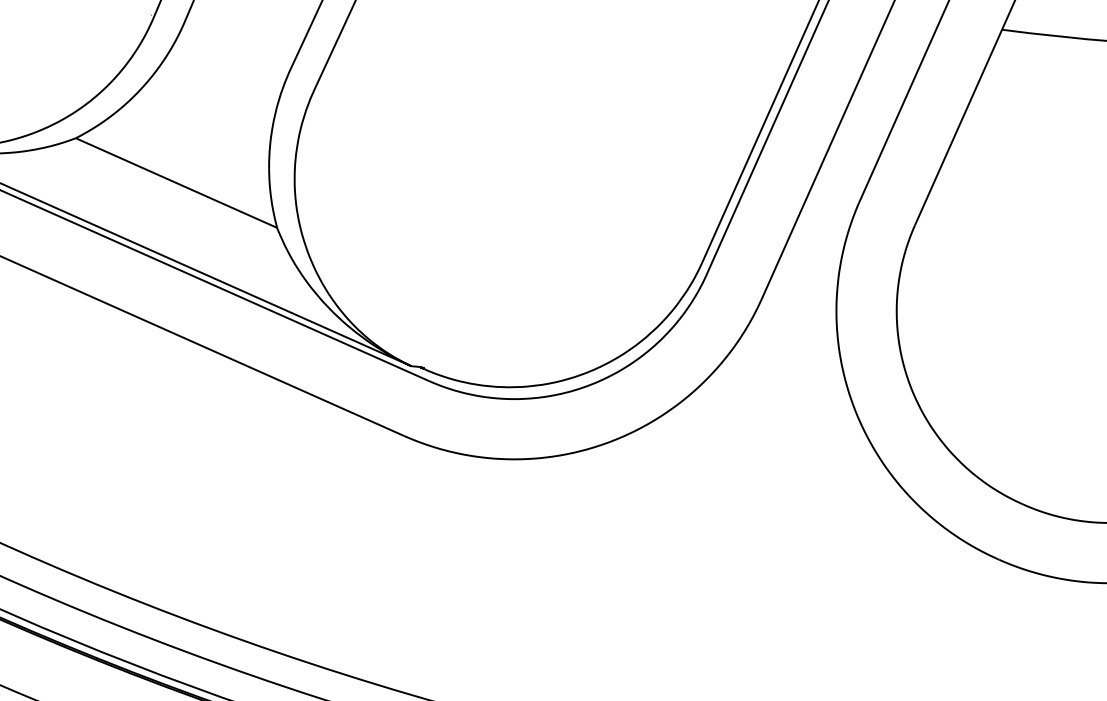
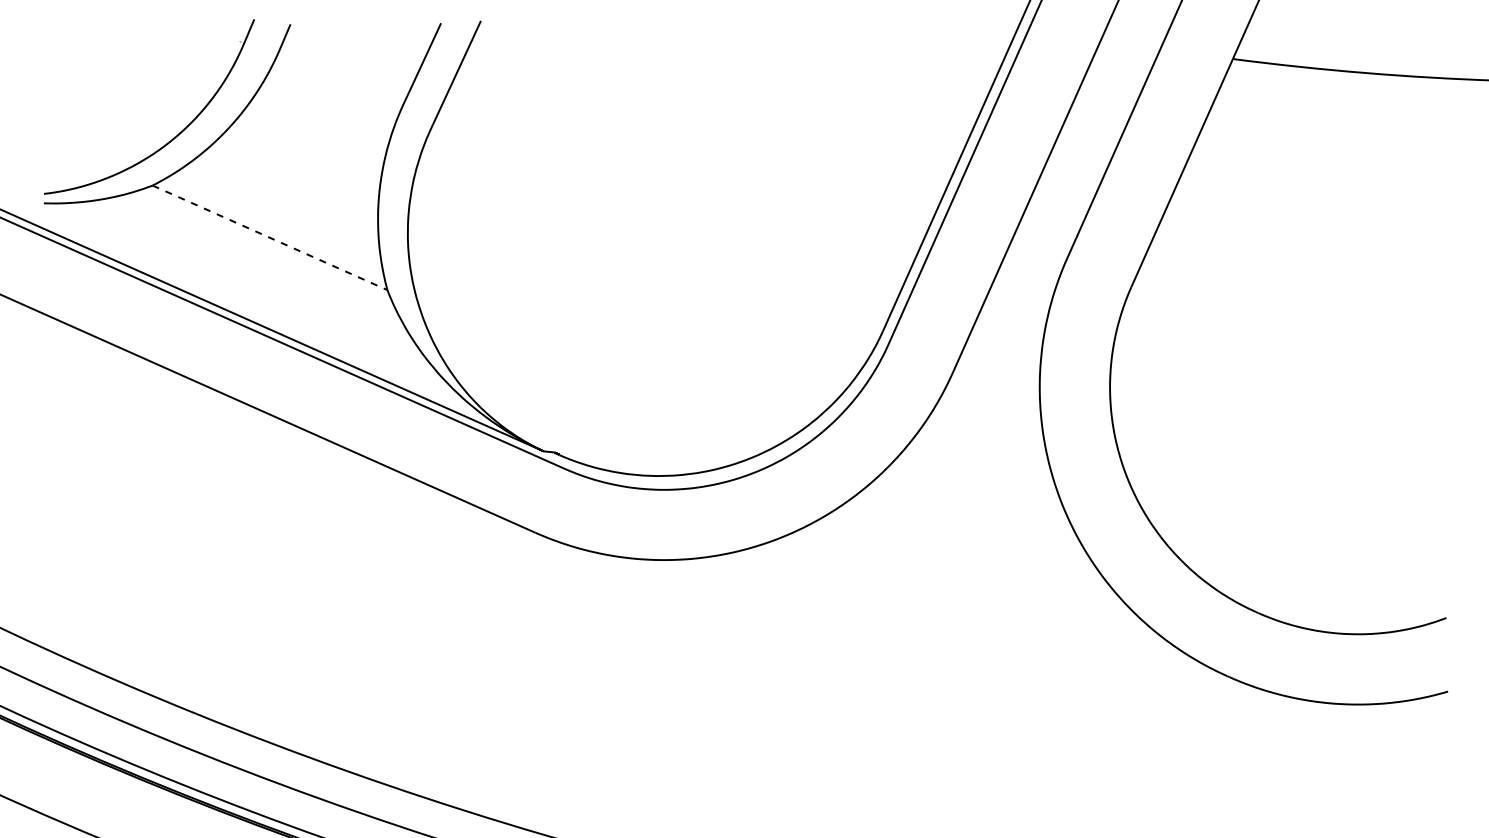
line: (176, 182) -> (270, 237), solid -> dashed

